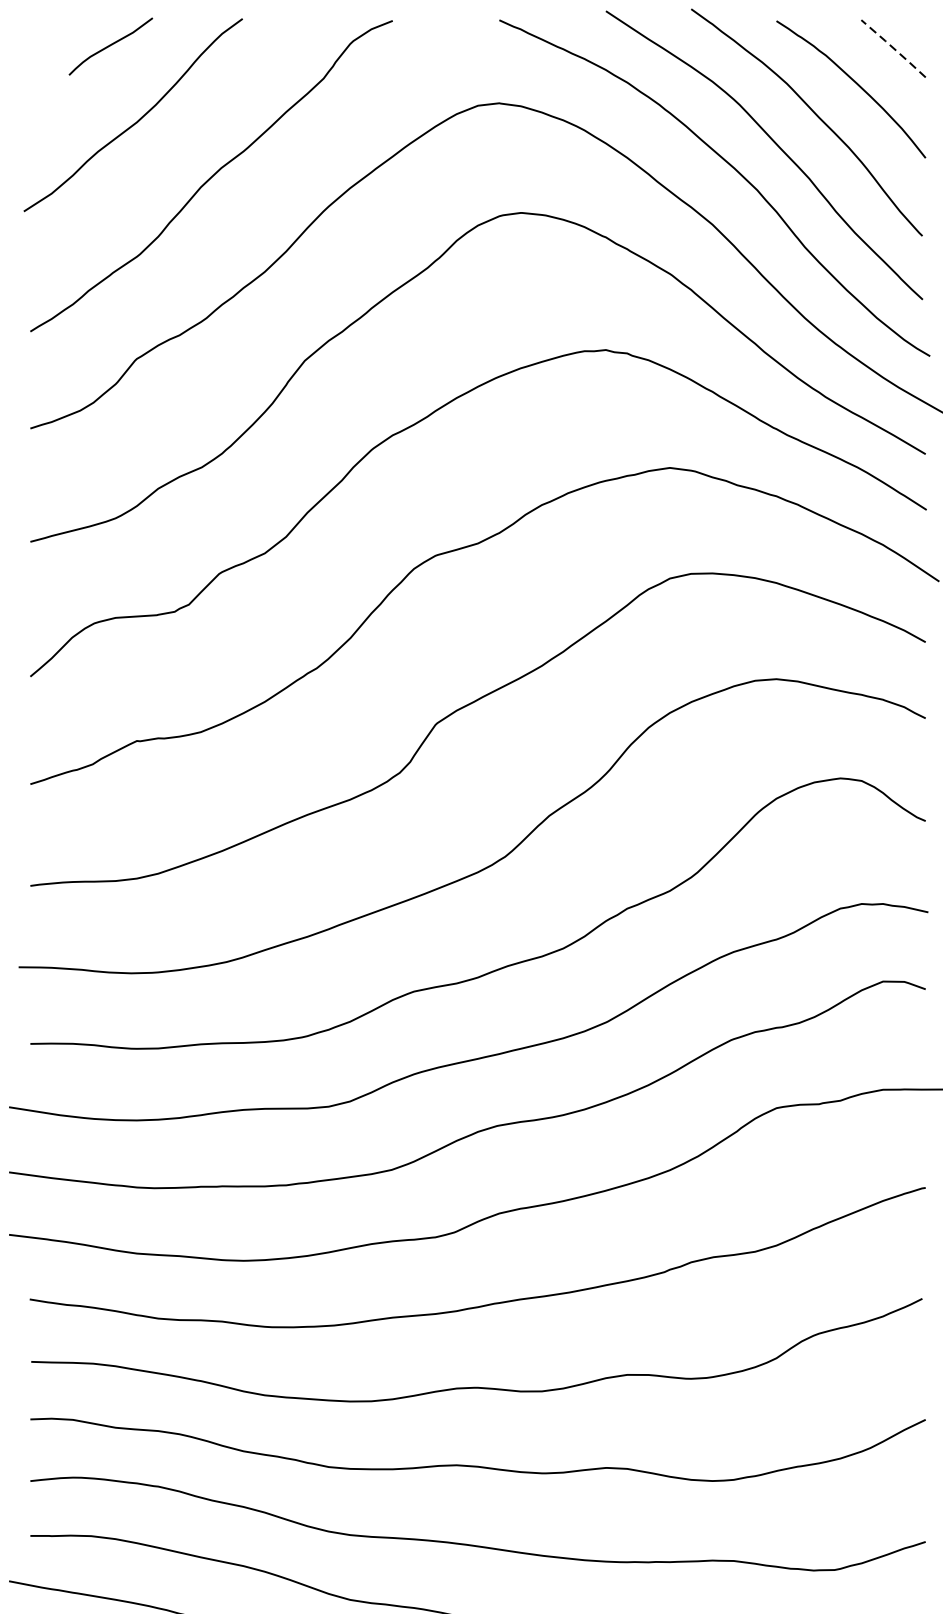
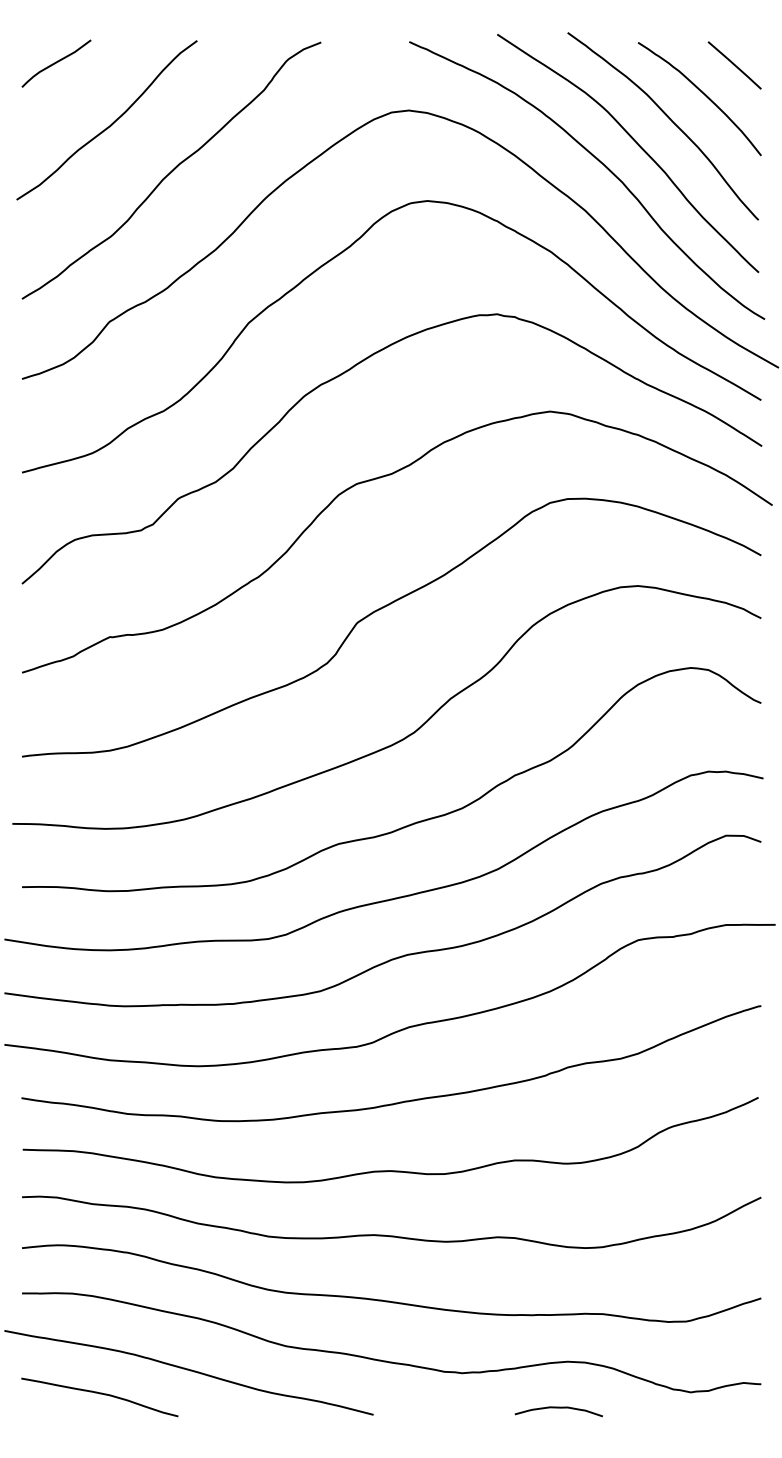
curve: (110, 46) -> (56, 63), moved
line: (893, 47) -> (734, 64), dashed -> solid

